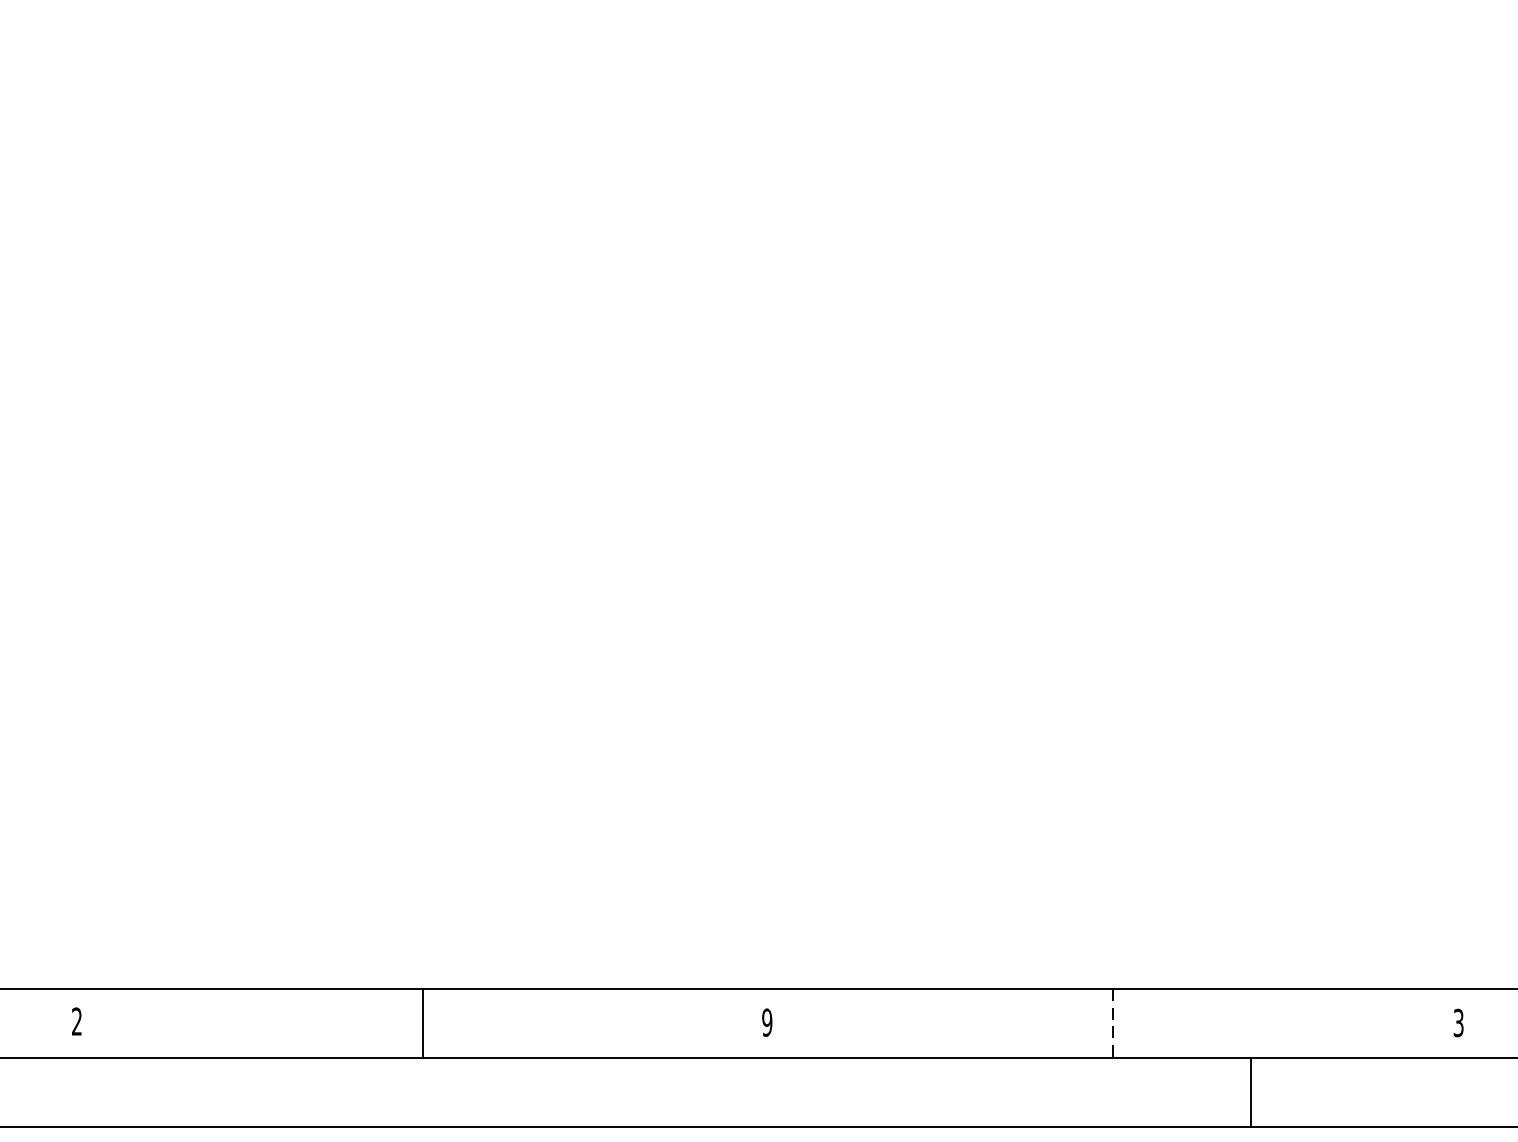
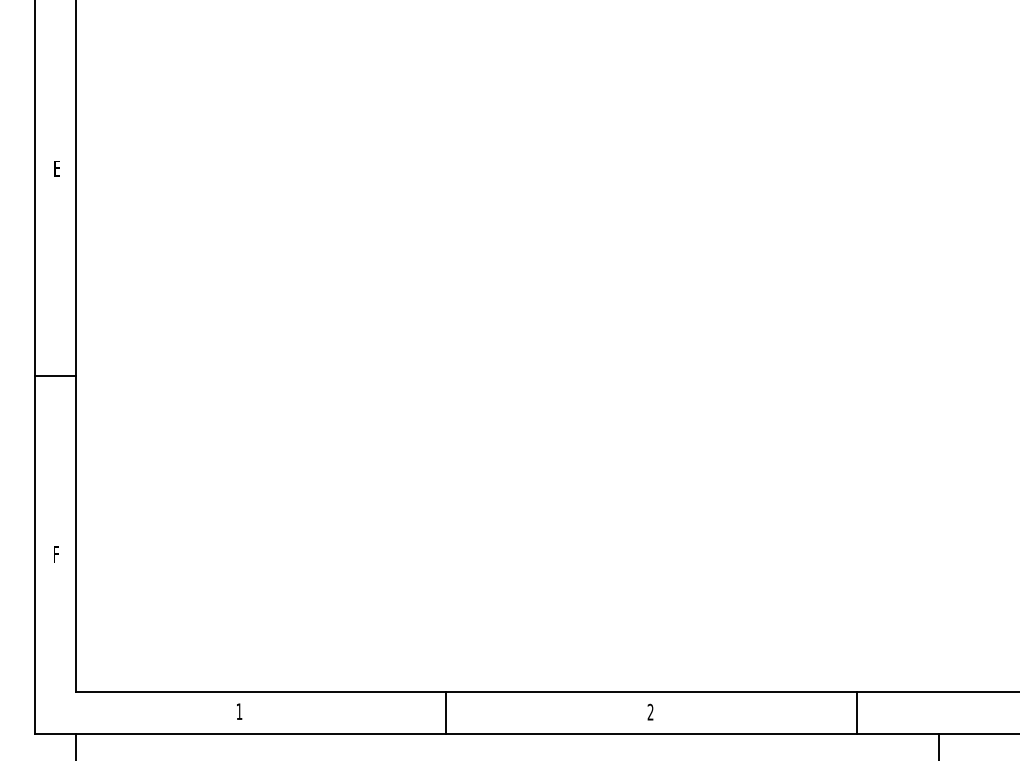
text: (77, 1021) -> (239, 711), 2 -> 1
text: (767, 1023) -> (650, 712), 9 -> 2
line: (1112, 1024) -> (856, 713), dashed -> solid

